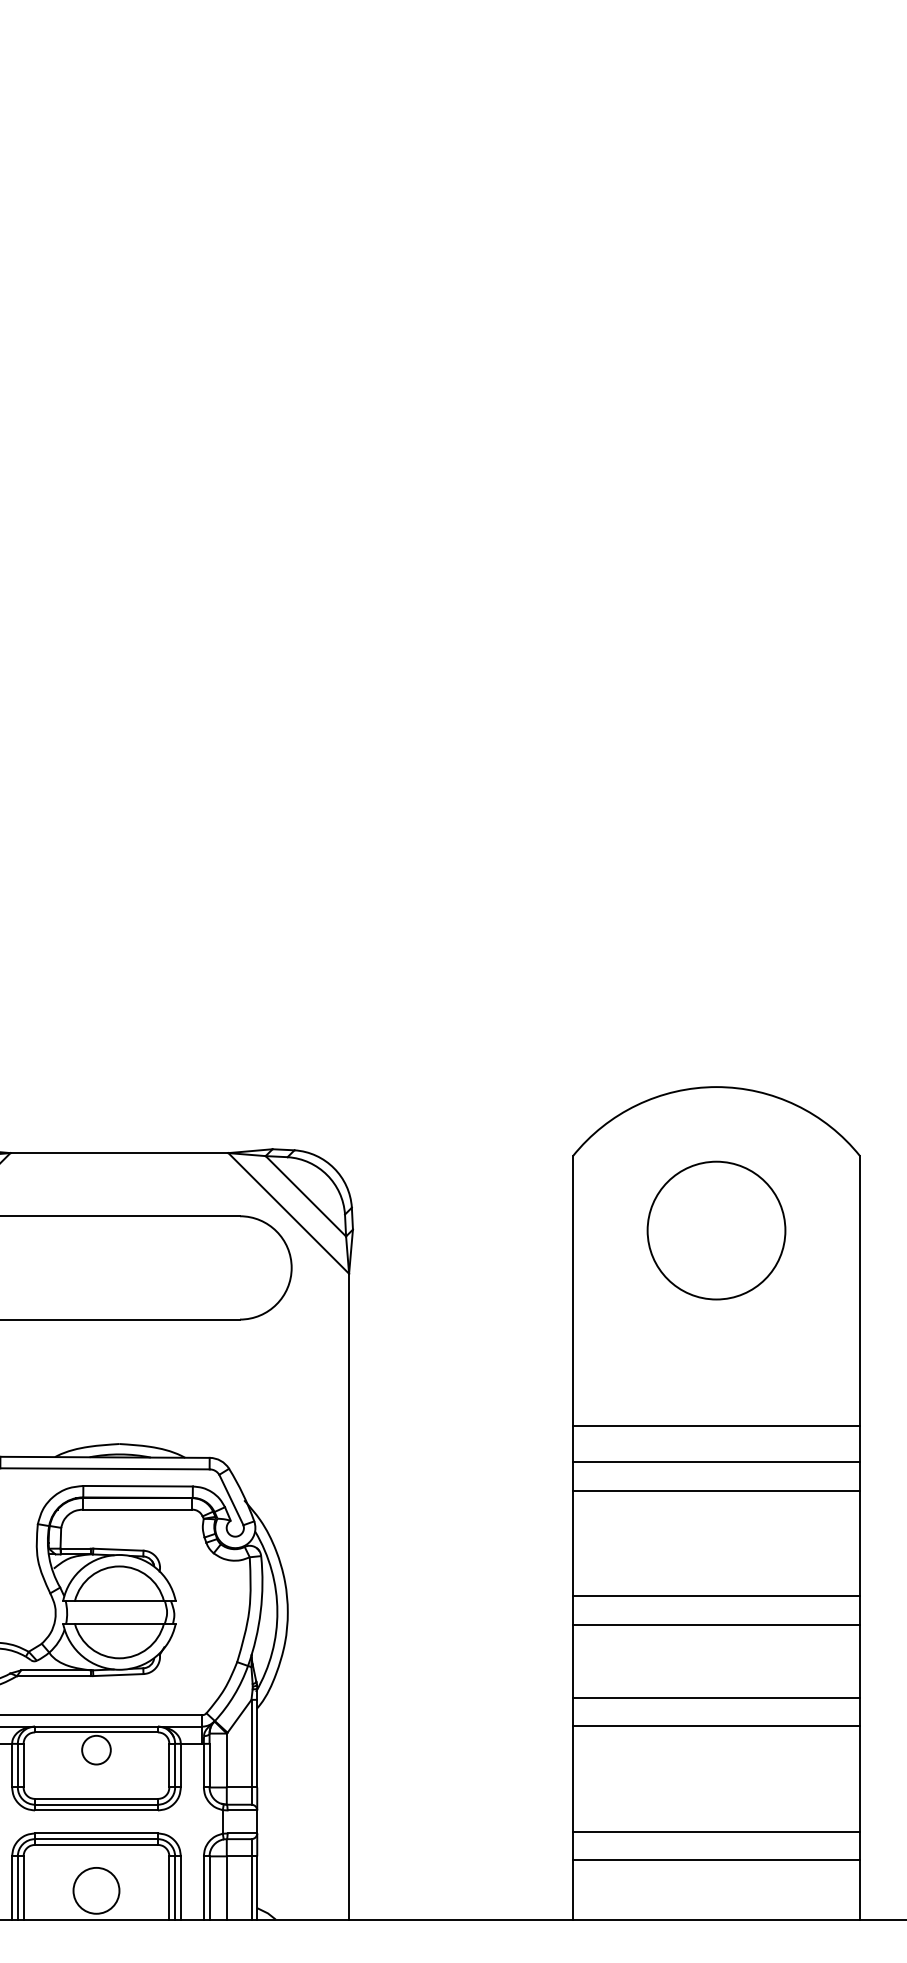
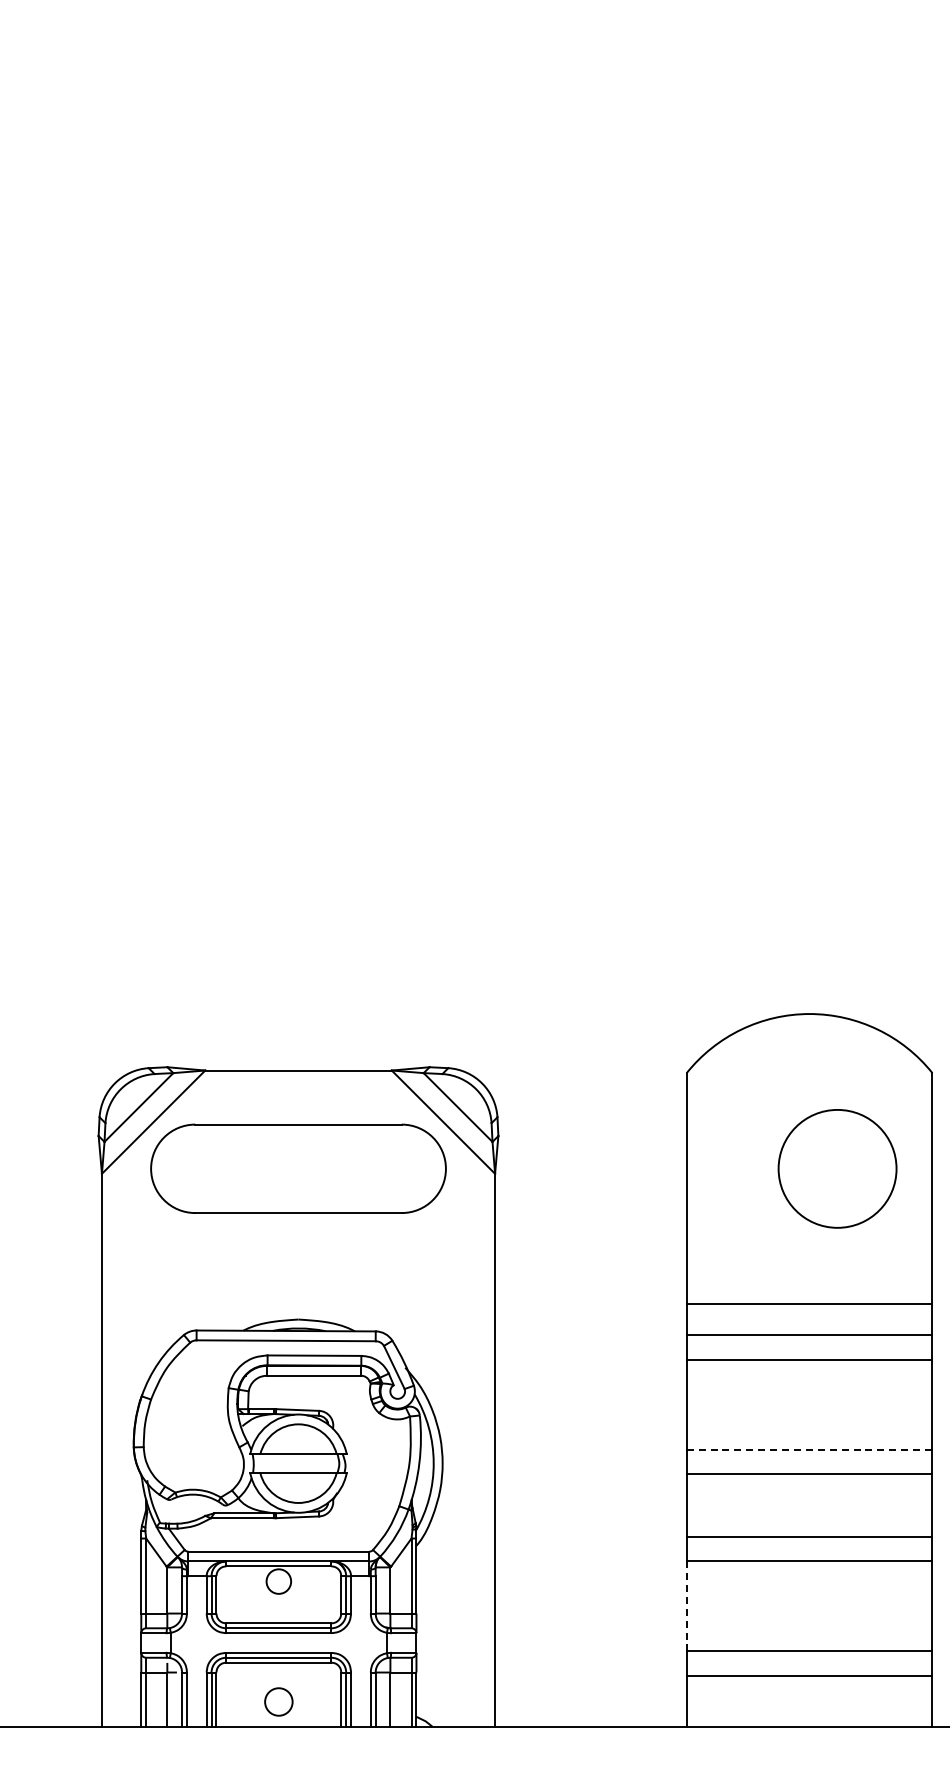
circle: (716, 1230) -> (837, 1168), moved
line: (716, 1595) -> (809, 1449), solid -> dashed
line: (572, 1778) -> (686, 1605), solid -> dashed
circle: (96, 1890) -> (278, 1701), size x0.7

